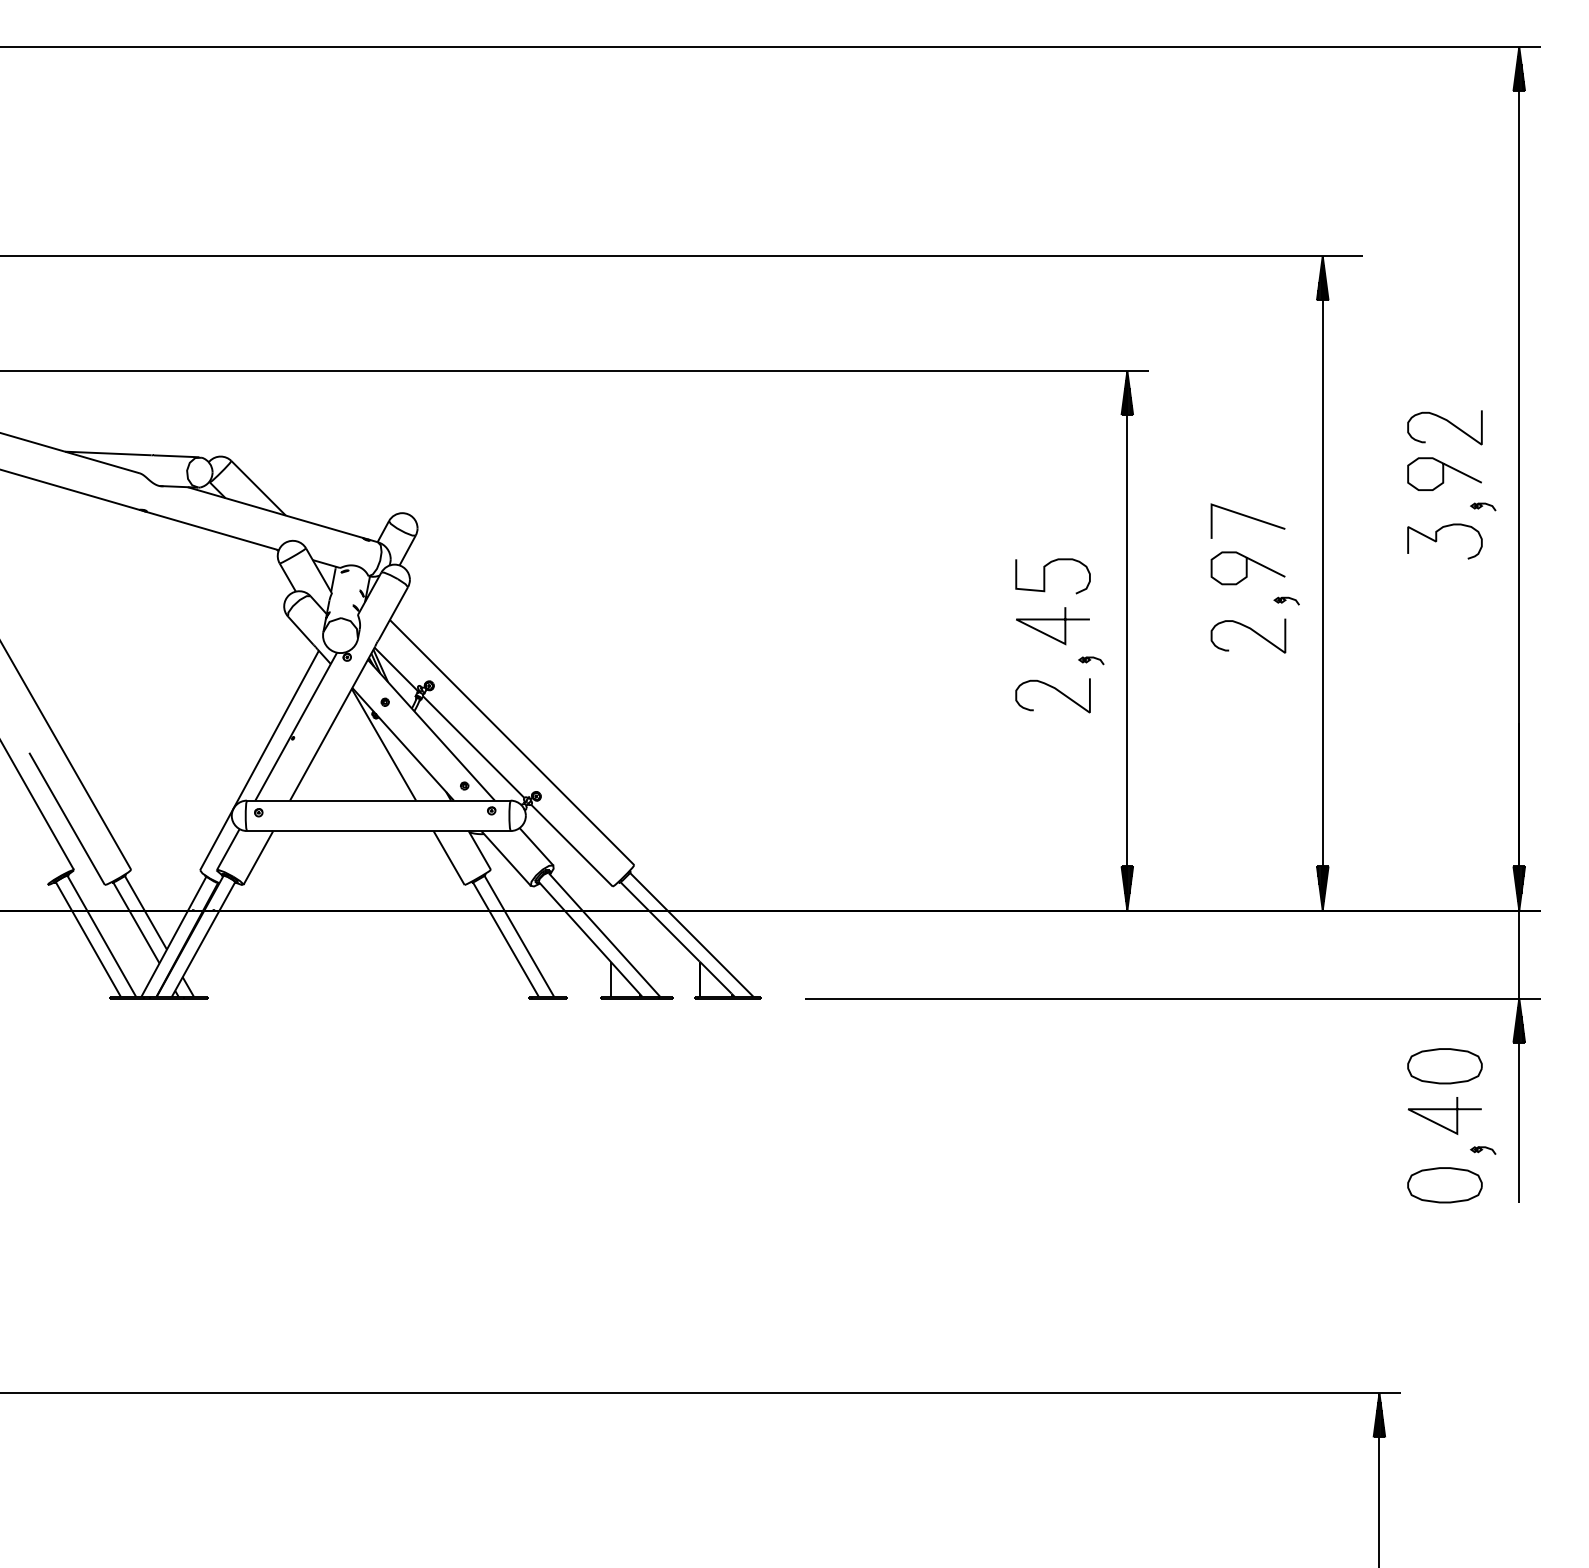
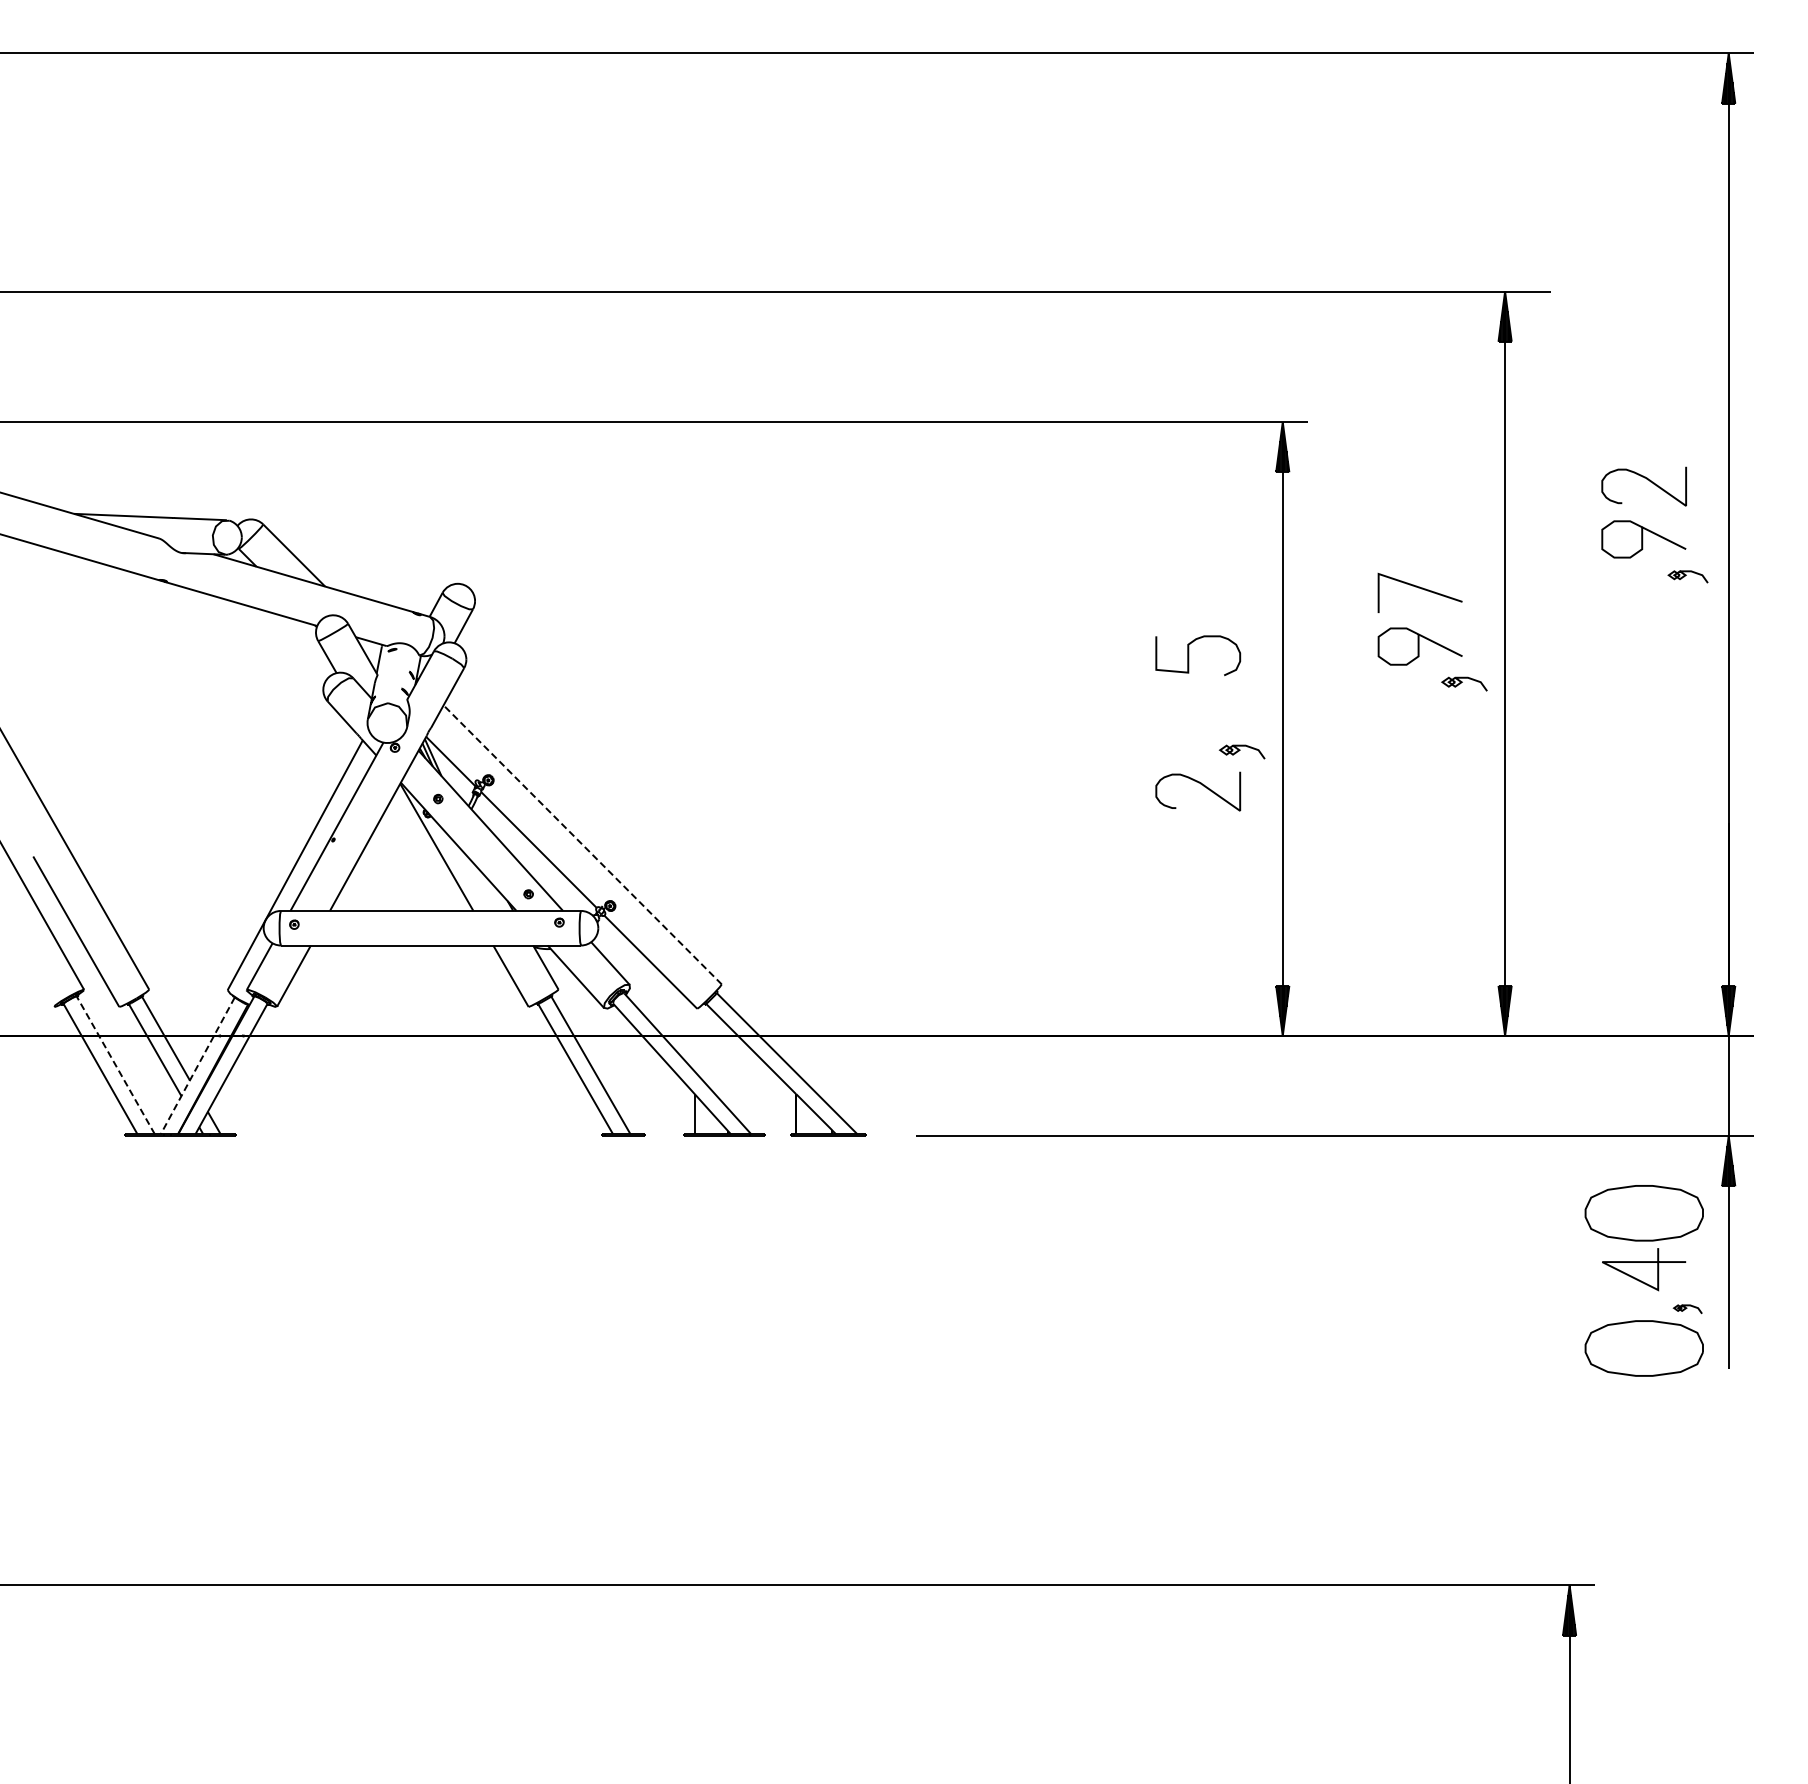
part: (1483, 506) -> (1687, 576), size x1.4
curve: (1437, 541) -> (1635, 615), removed
part: (1286, 600) -> (1463, 683), size x1.6
line: (1053, 620) -> (1198, 705), removed
curve: (1252, 631) -> (1425, 718), removed
part: (1091, 660) -> (1241, 751), size x1.6
line: (511, 742) -> (582, 844), solid -> dashed
line: (101, 935) -> (115, 1064), solid -> dashed
line: (173, 936) -> (197, 1065), solid -> dashed
part: (1444, 1065) -> (1643, 1212), size x1.4
part: (1444, 1185) -> (1643, 1348), size x1.4

